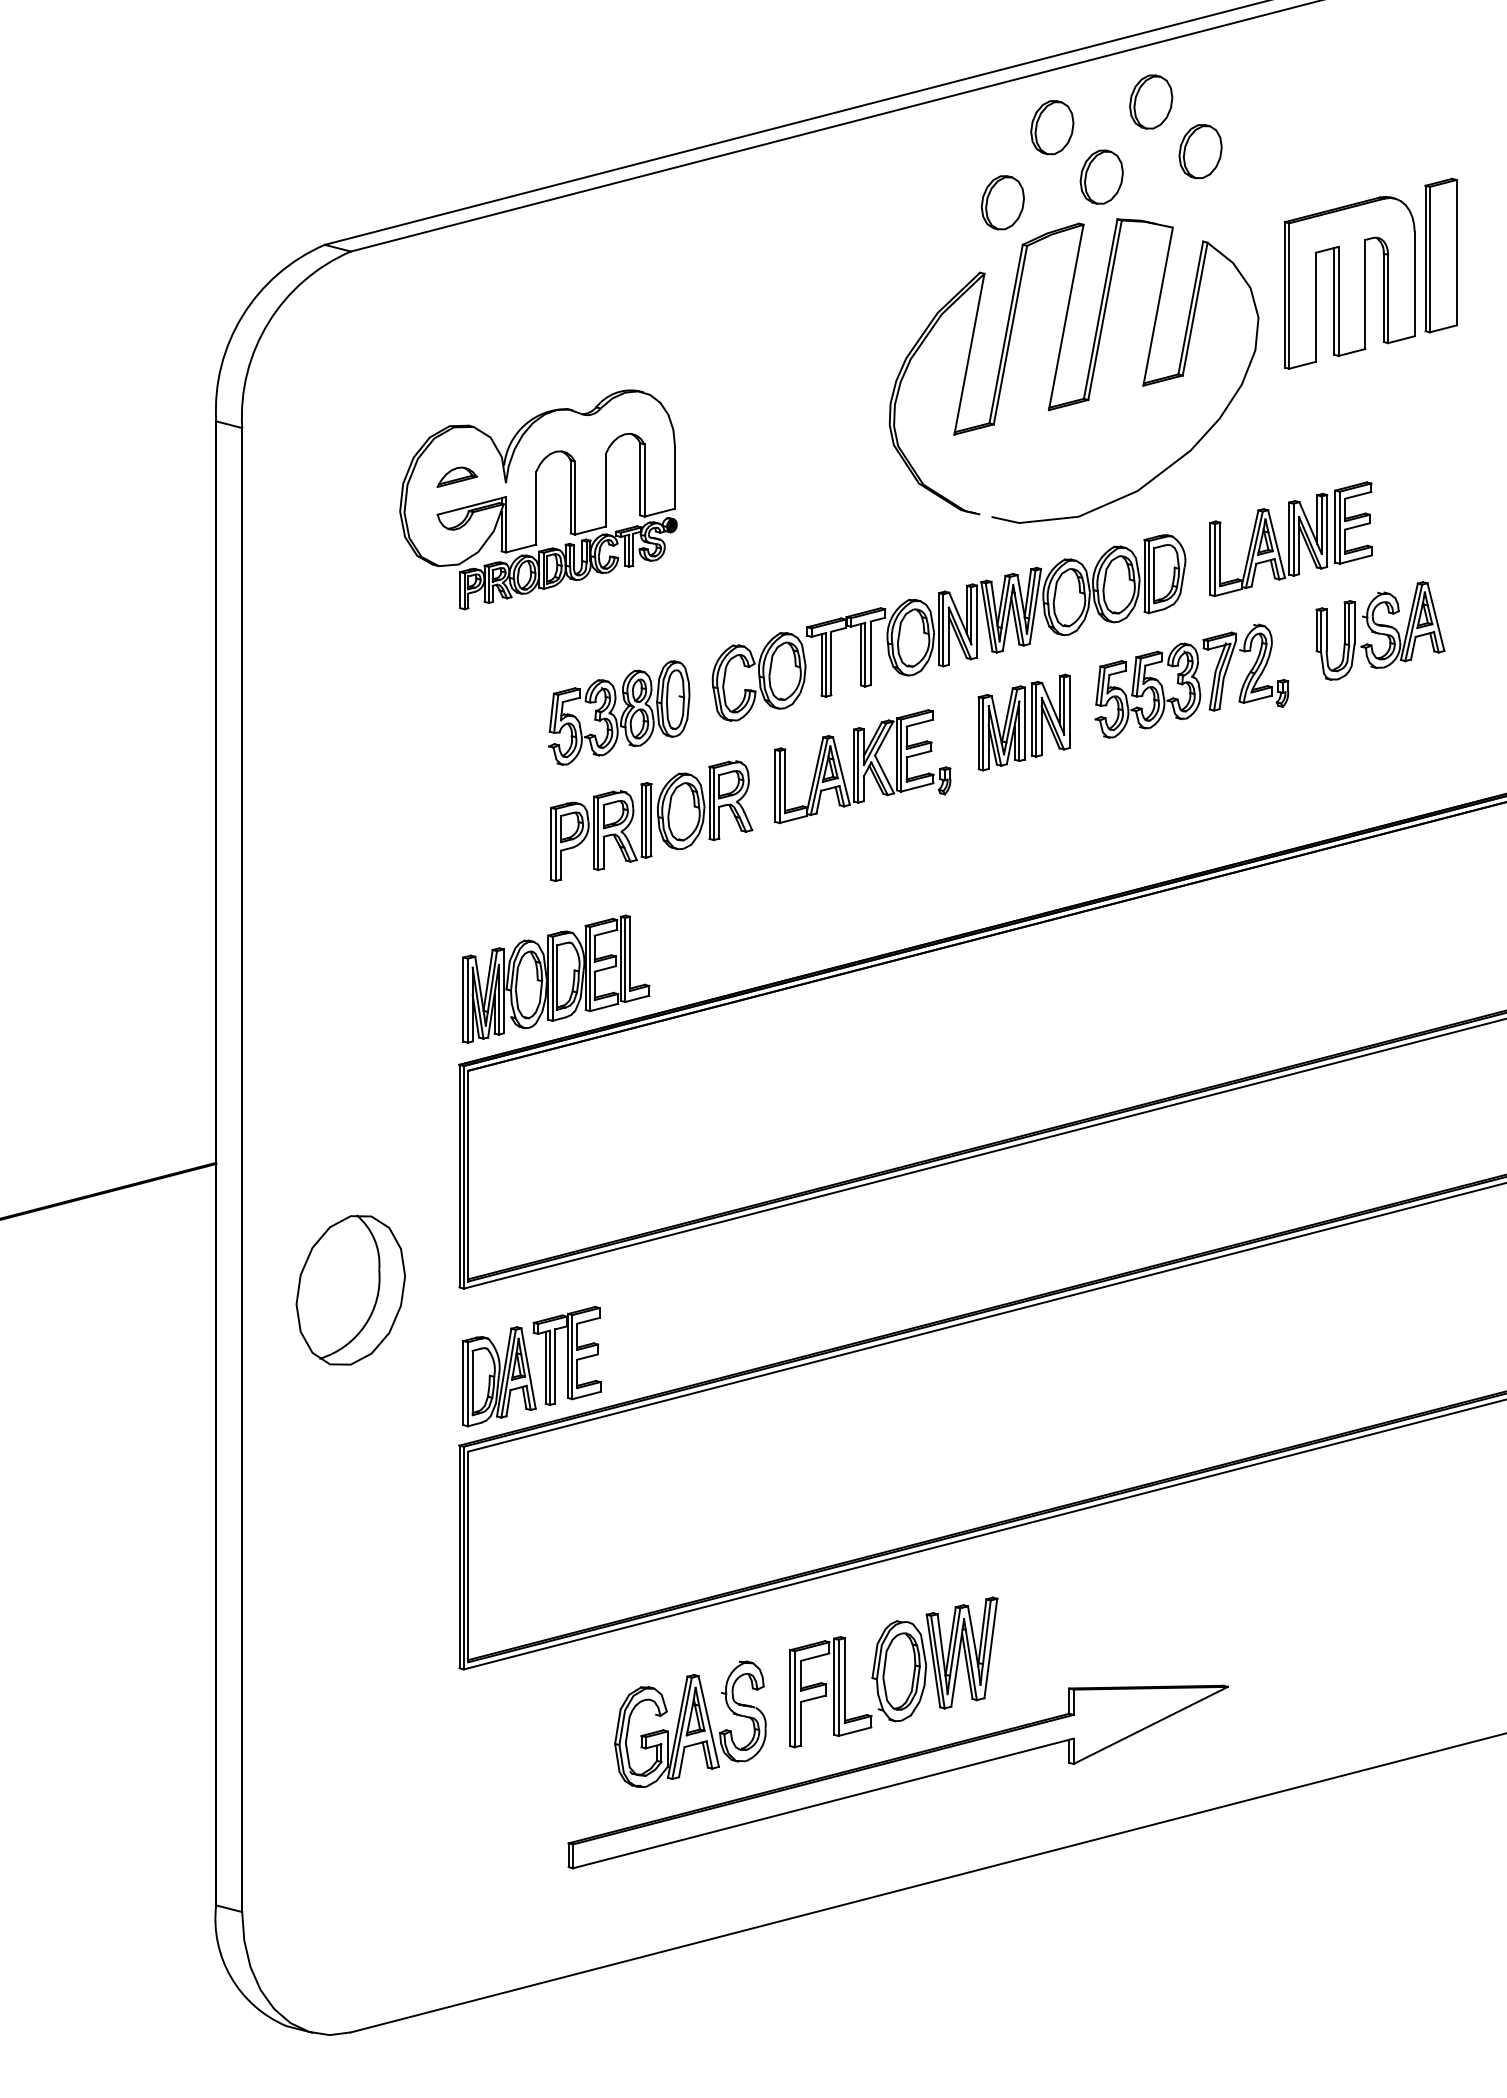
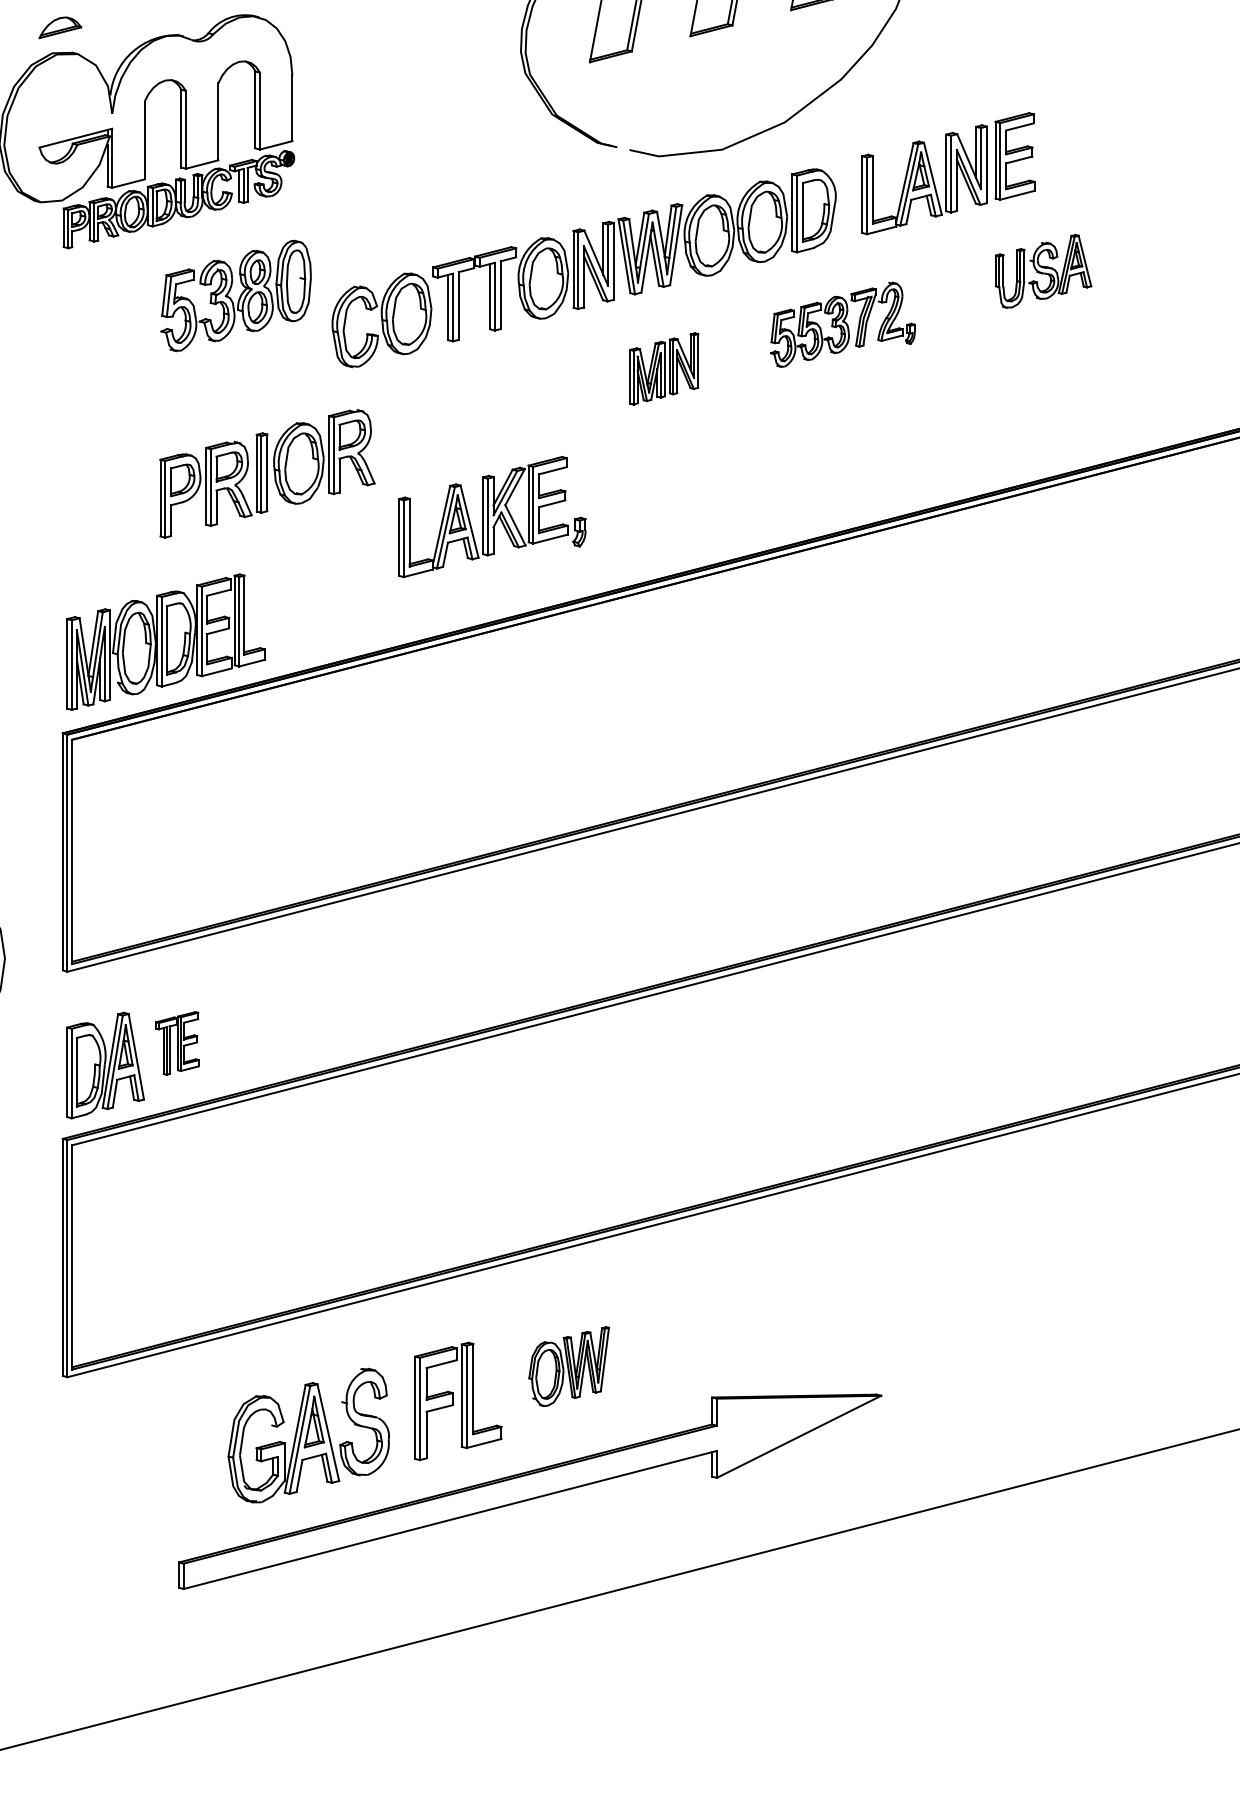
part: (456, 476) -> (59, 26), moved
part: (1380, 630) -> (1043, 270), size x0.7
part: (1191, 680) -> (842, 324), size x0.7
part: (619, 712) -> (236, 295), moved
part: (1023, 722) -> (663, 368), size x0.7
part: (862, 766) -> (491, 516), moved
part: (566, 1355) -> (176, 1042), size x0.6
part: (934, 1659) -> (568, 1366), size x0.6

